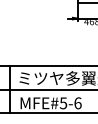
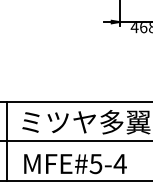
text: (77, 103) -> (119, 164), MFE#5-6 -> MFE#5-4

